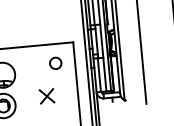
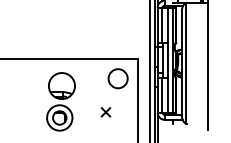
circle: (55, 63) -> (117, 78), size x1.6
part: (46, 96) -> (105, 112), size x0.6

